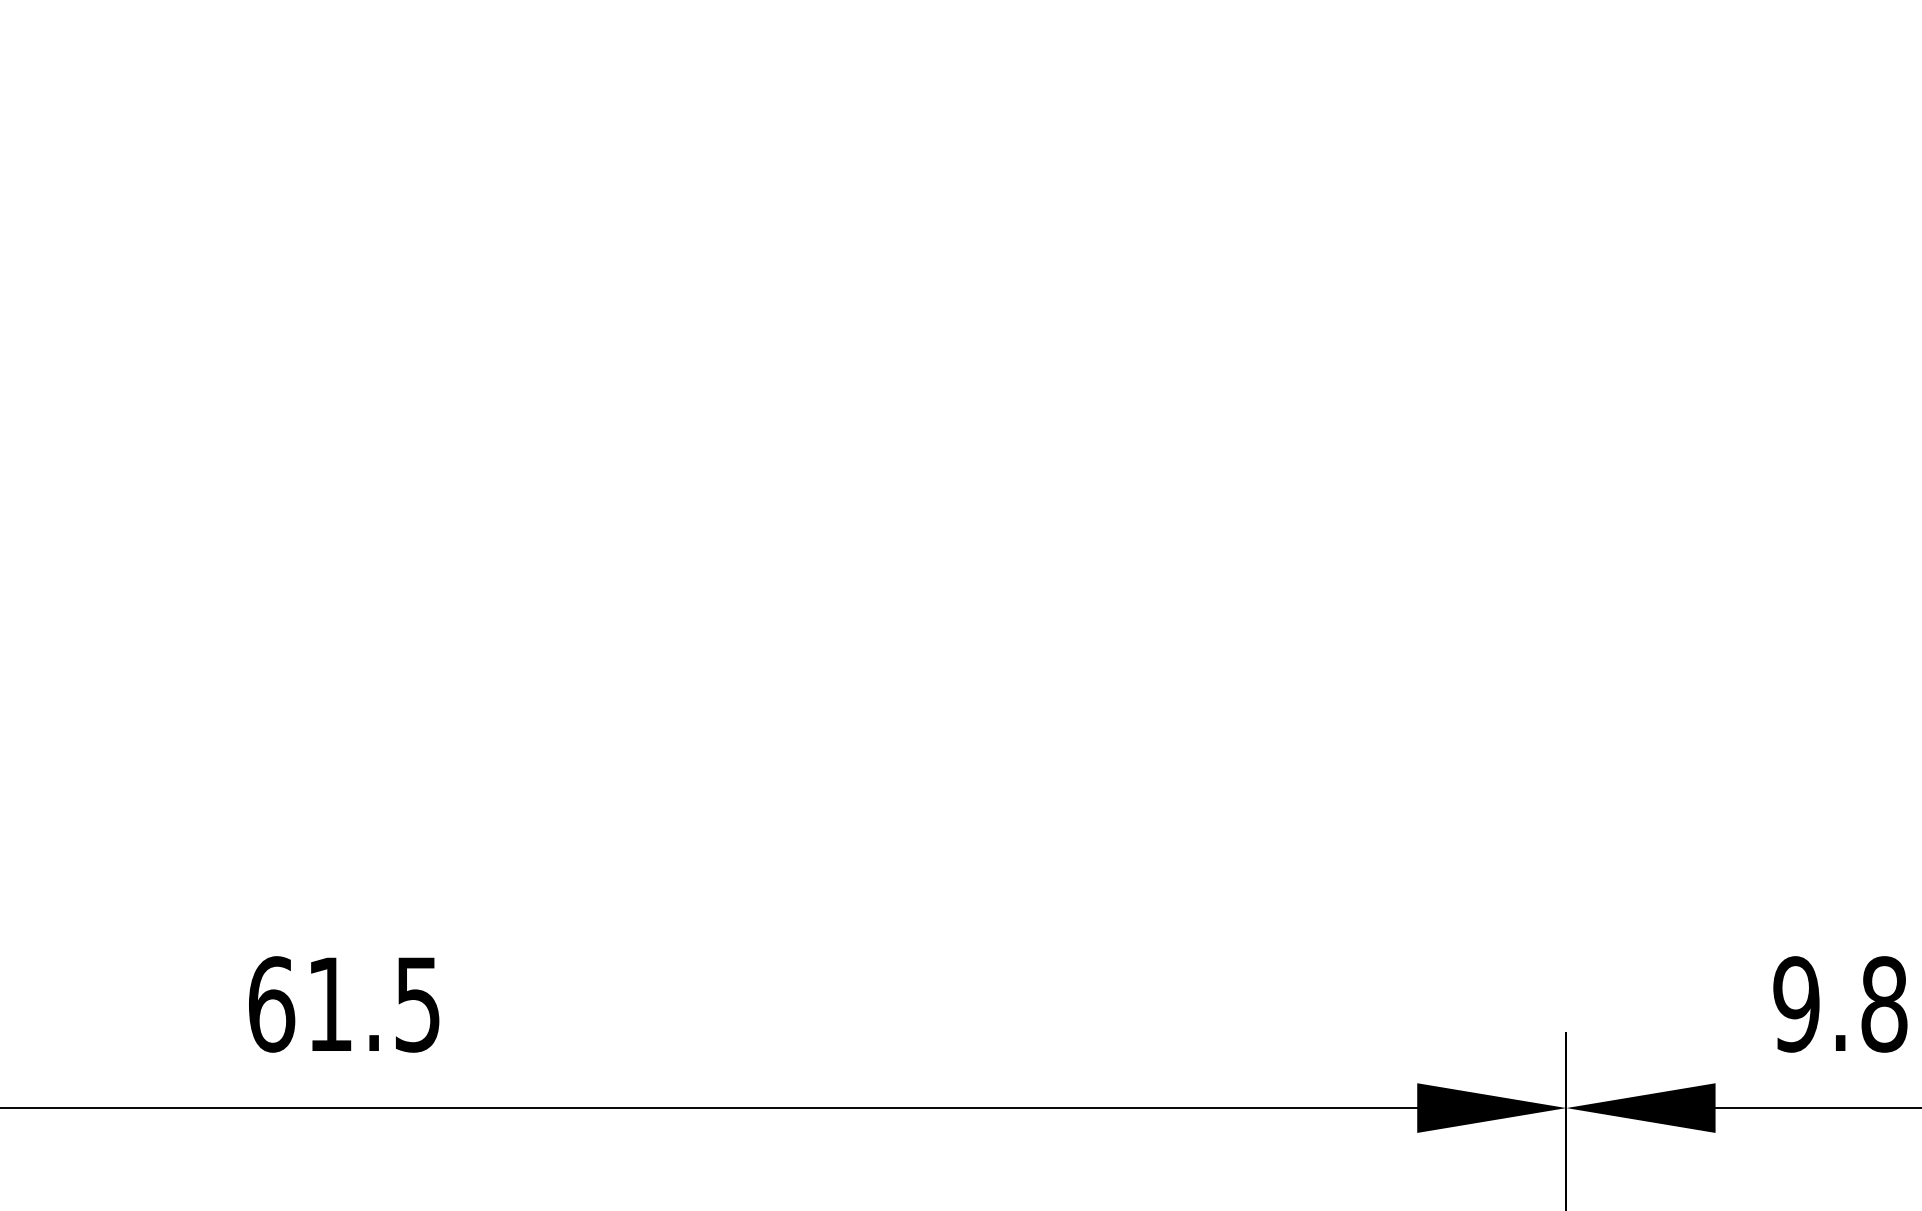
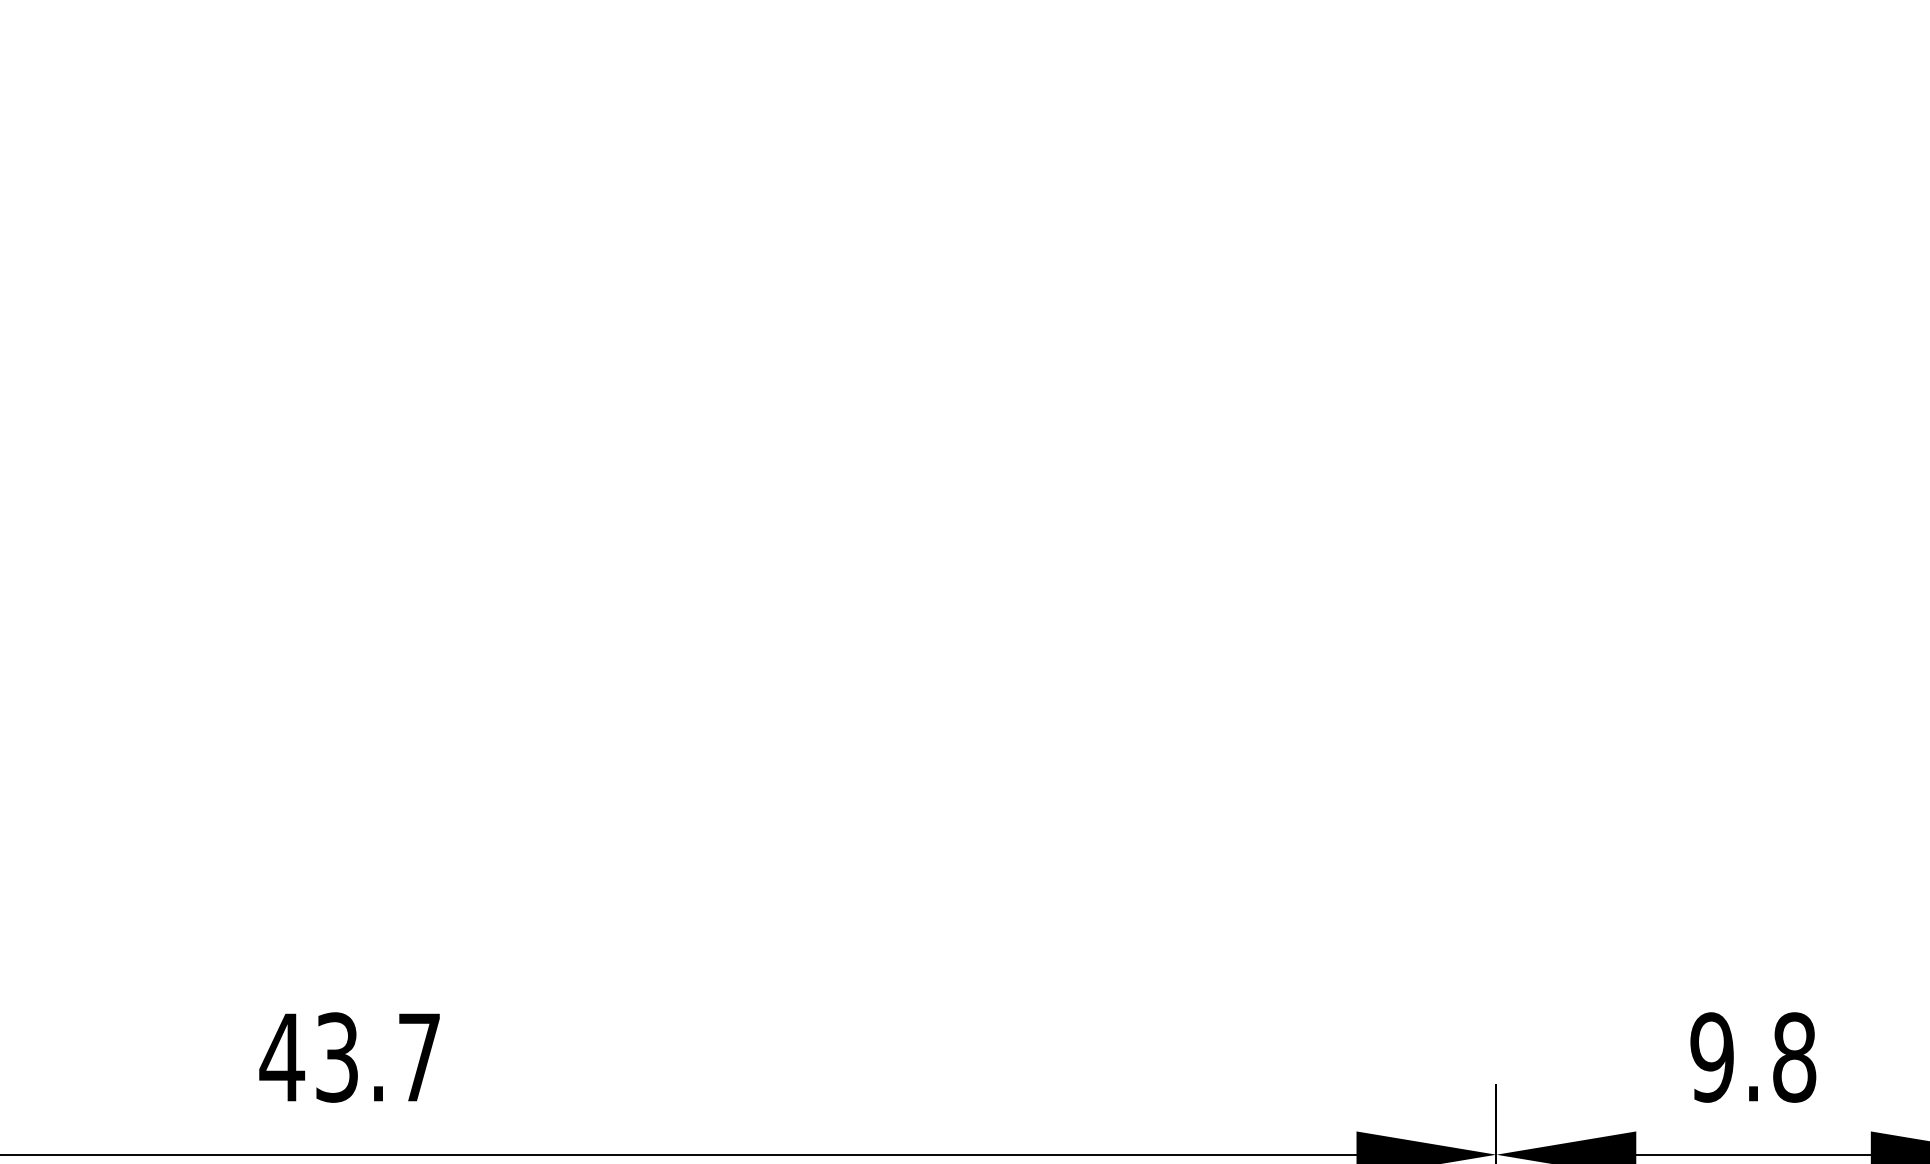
text: (343, 1004) -> (349, 1057), 61.5 -> 43.7

